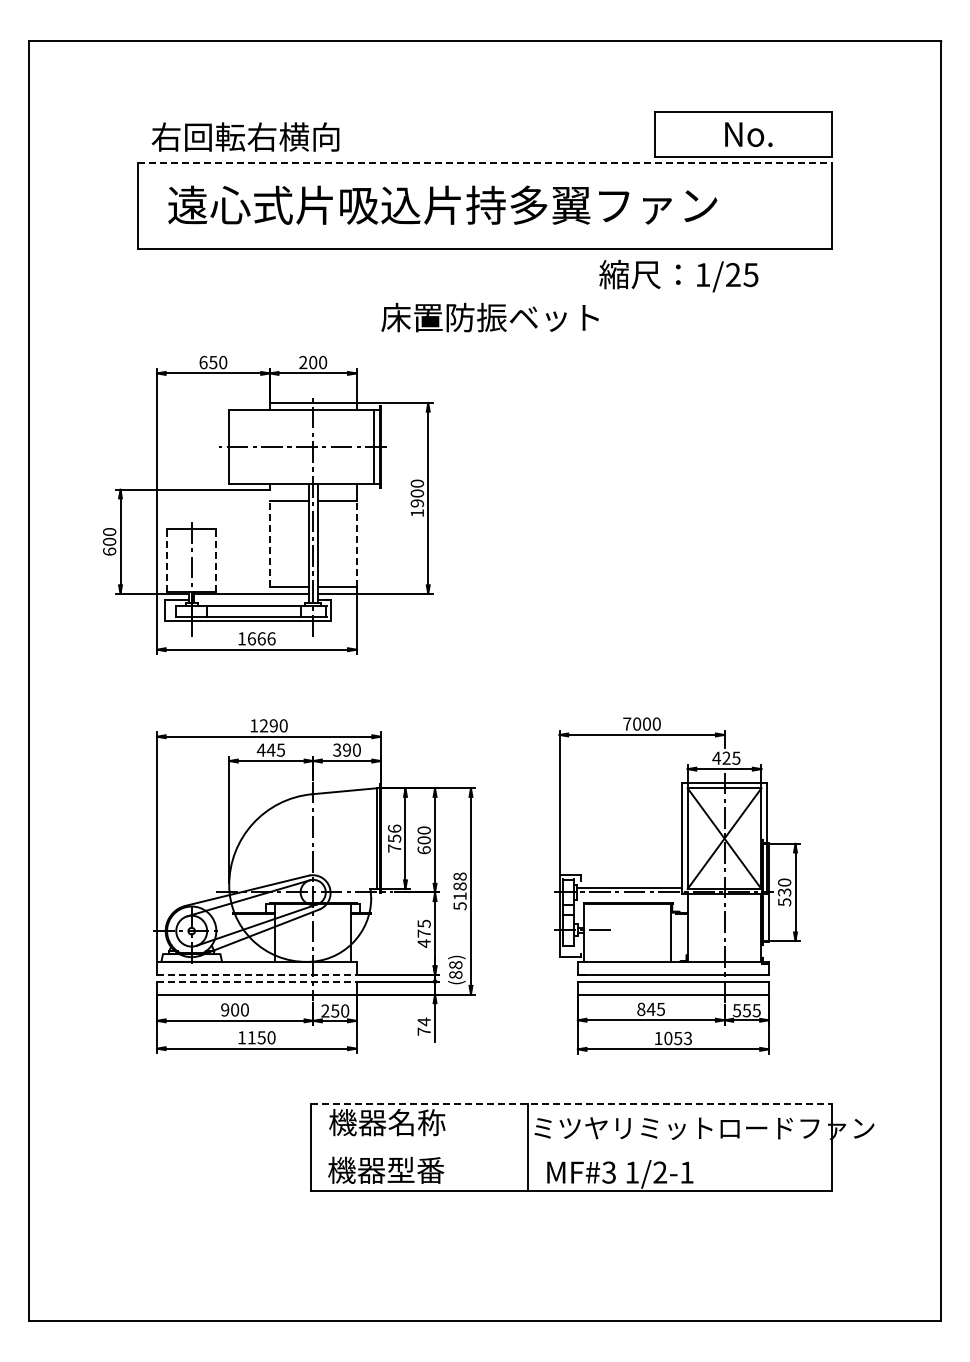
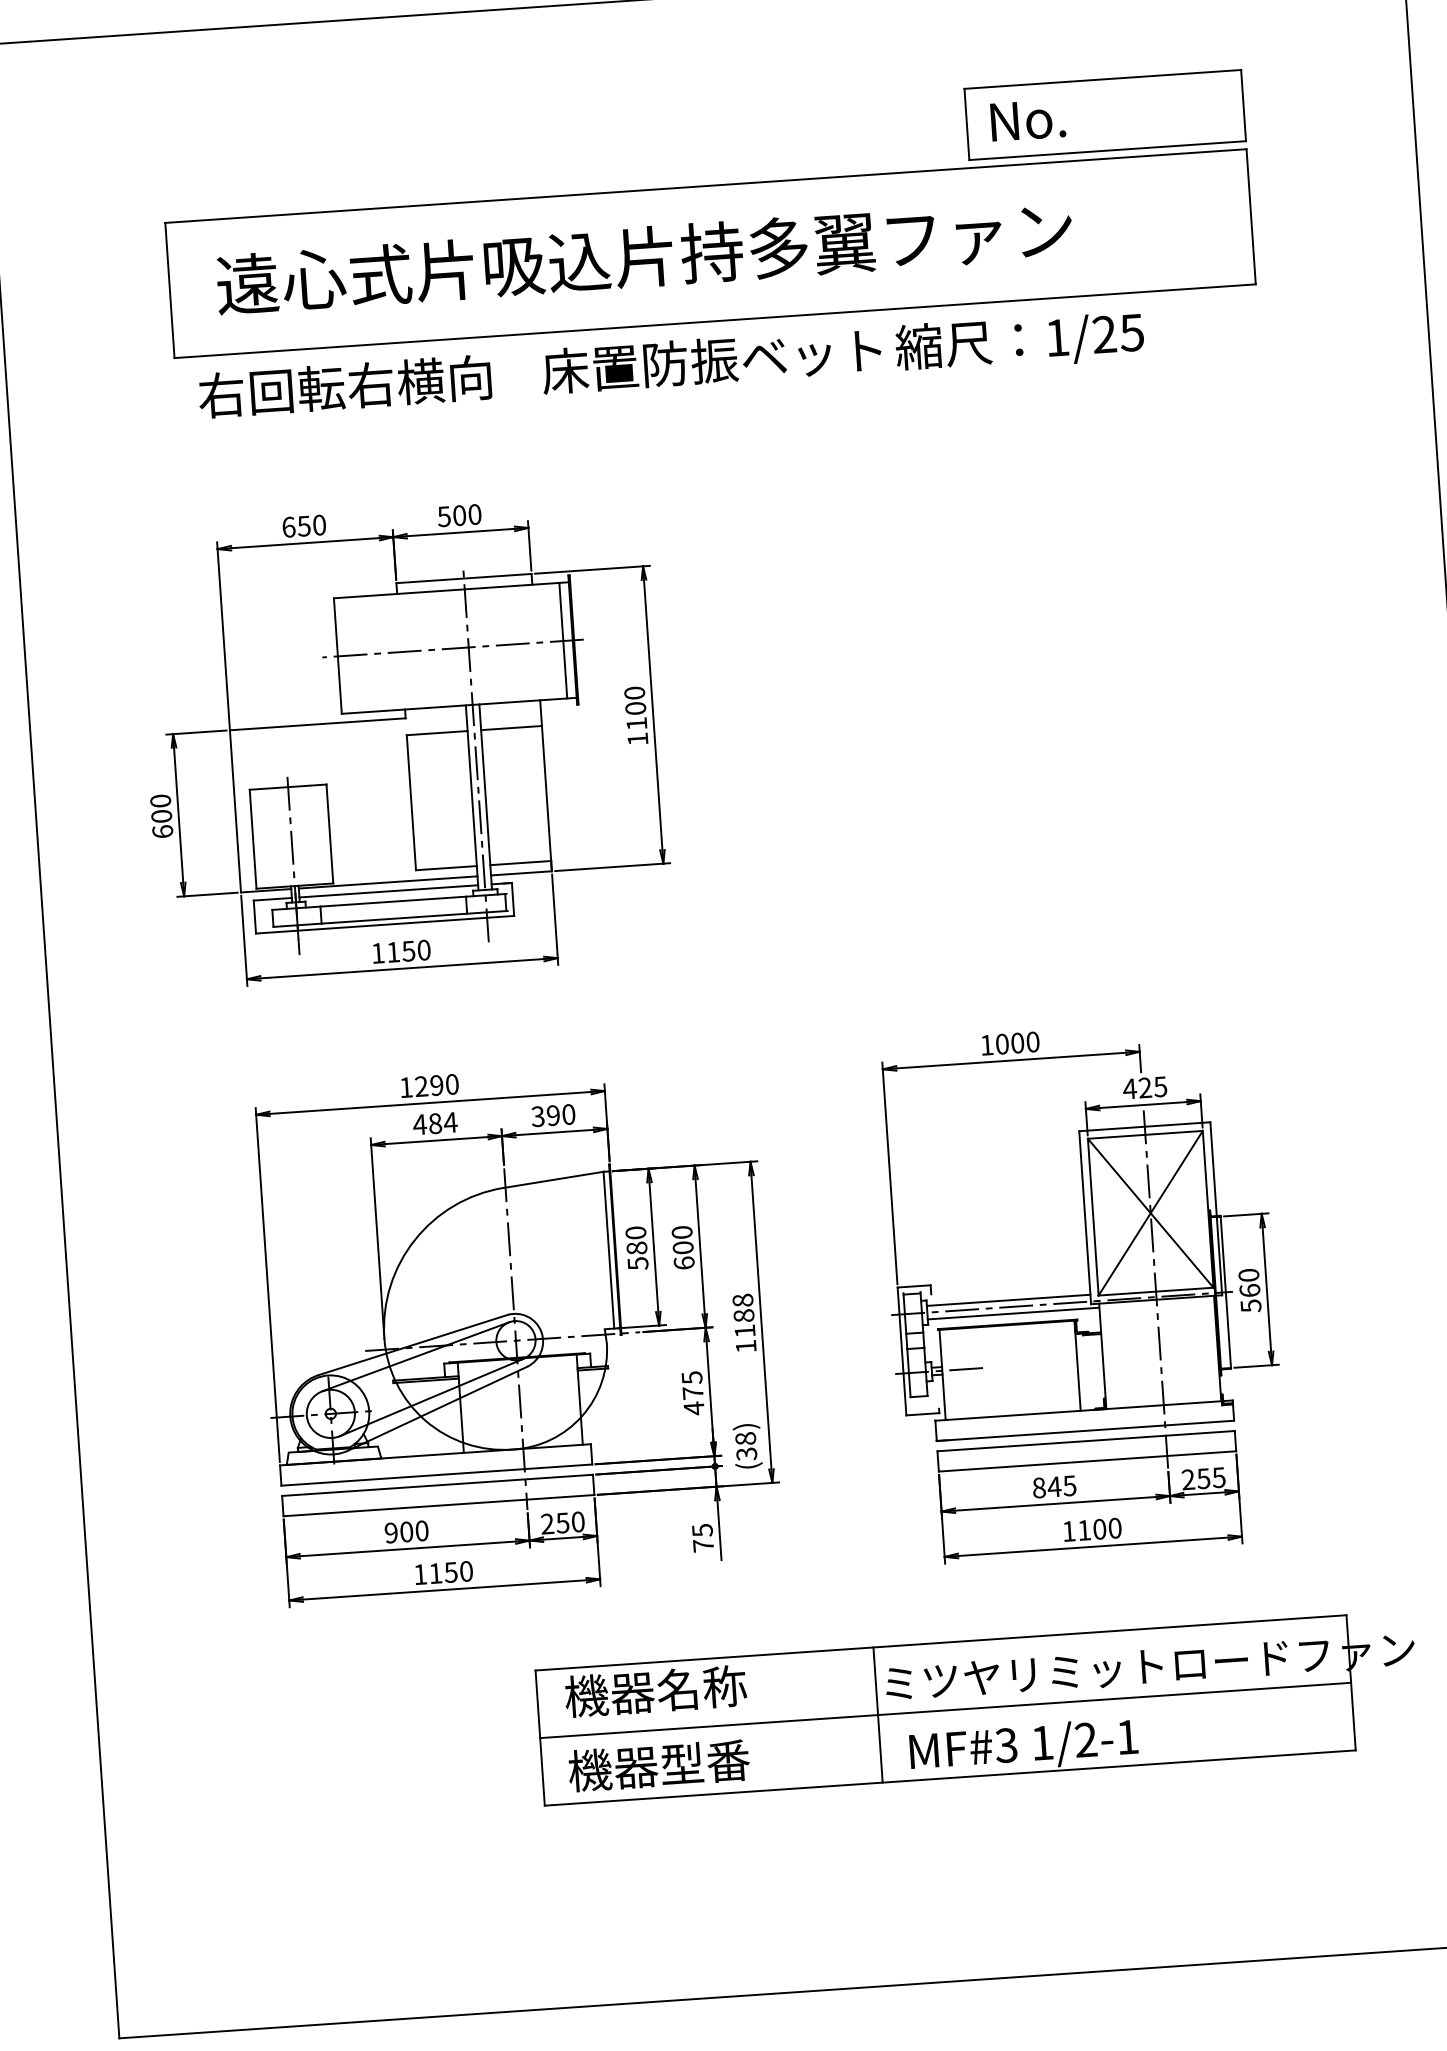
text: (748, 134) -> (1027, 120), moved
text: (245, 136) -> (344, 385), moved
line: (485, 162) -> (706, 185), dashed -> solid
text: (489, 317) -> (710, 360), moved
text: (303, 362) -> (444, 516), 200 -> 500
text: (417, 503) -> (637, 724), 1900 -> 1100
line: (269, 543) -> (410, 801), dashed -> solid
line: (356, 543) -> (546, 792), dashed -> solid
line: (167, 560) -> (253, 839), dashed -> solid
line: (216, 560) -> (330, 834), dashed -> solid
line: (251, 599) -> (388, 891), added
text: (261, 638) -> (408, 950), 1666 -> 1150
text: (627, 723) -> (987, 1044), 7000 -> 1000
text: (275, 749) -> (442, 1122), 445 -> 484
text: (394, 838) -> (636, 1248), 756 -> 580
text: (784, 892) -> (1249, 1290), 530 -> 560
line: (632, 896) -> (1013, 1313), added
text: (459, 906) -> (745, 1347), 5188 -> 1188
line: (256, 974) -> (436, 1474), dashed -> solid
text: (455, 974) -> (746, 1453), (88) -> (38)
line: (256, 981) -> (437, 1485), dashed -> solid
text: (736, 1010) -> (1187, 1479), 555 -> 255
text: (423, 1021) -> (701, 1529), 74 -> 75
text: (678, 1038) -> (1100, 1529), 1053 -> 1100
line: (572, 1104) -> (942, 1643), dashed -> solid
line: (571, 1147) -> (945, 1710), added

